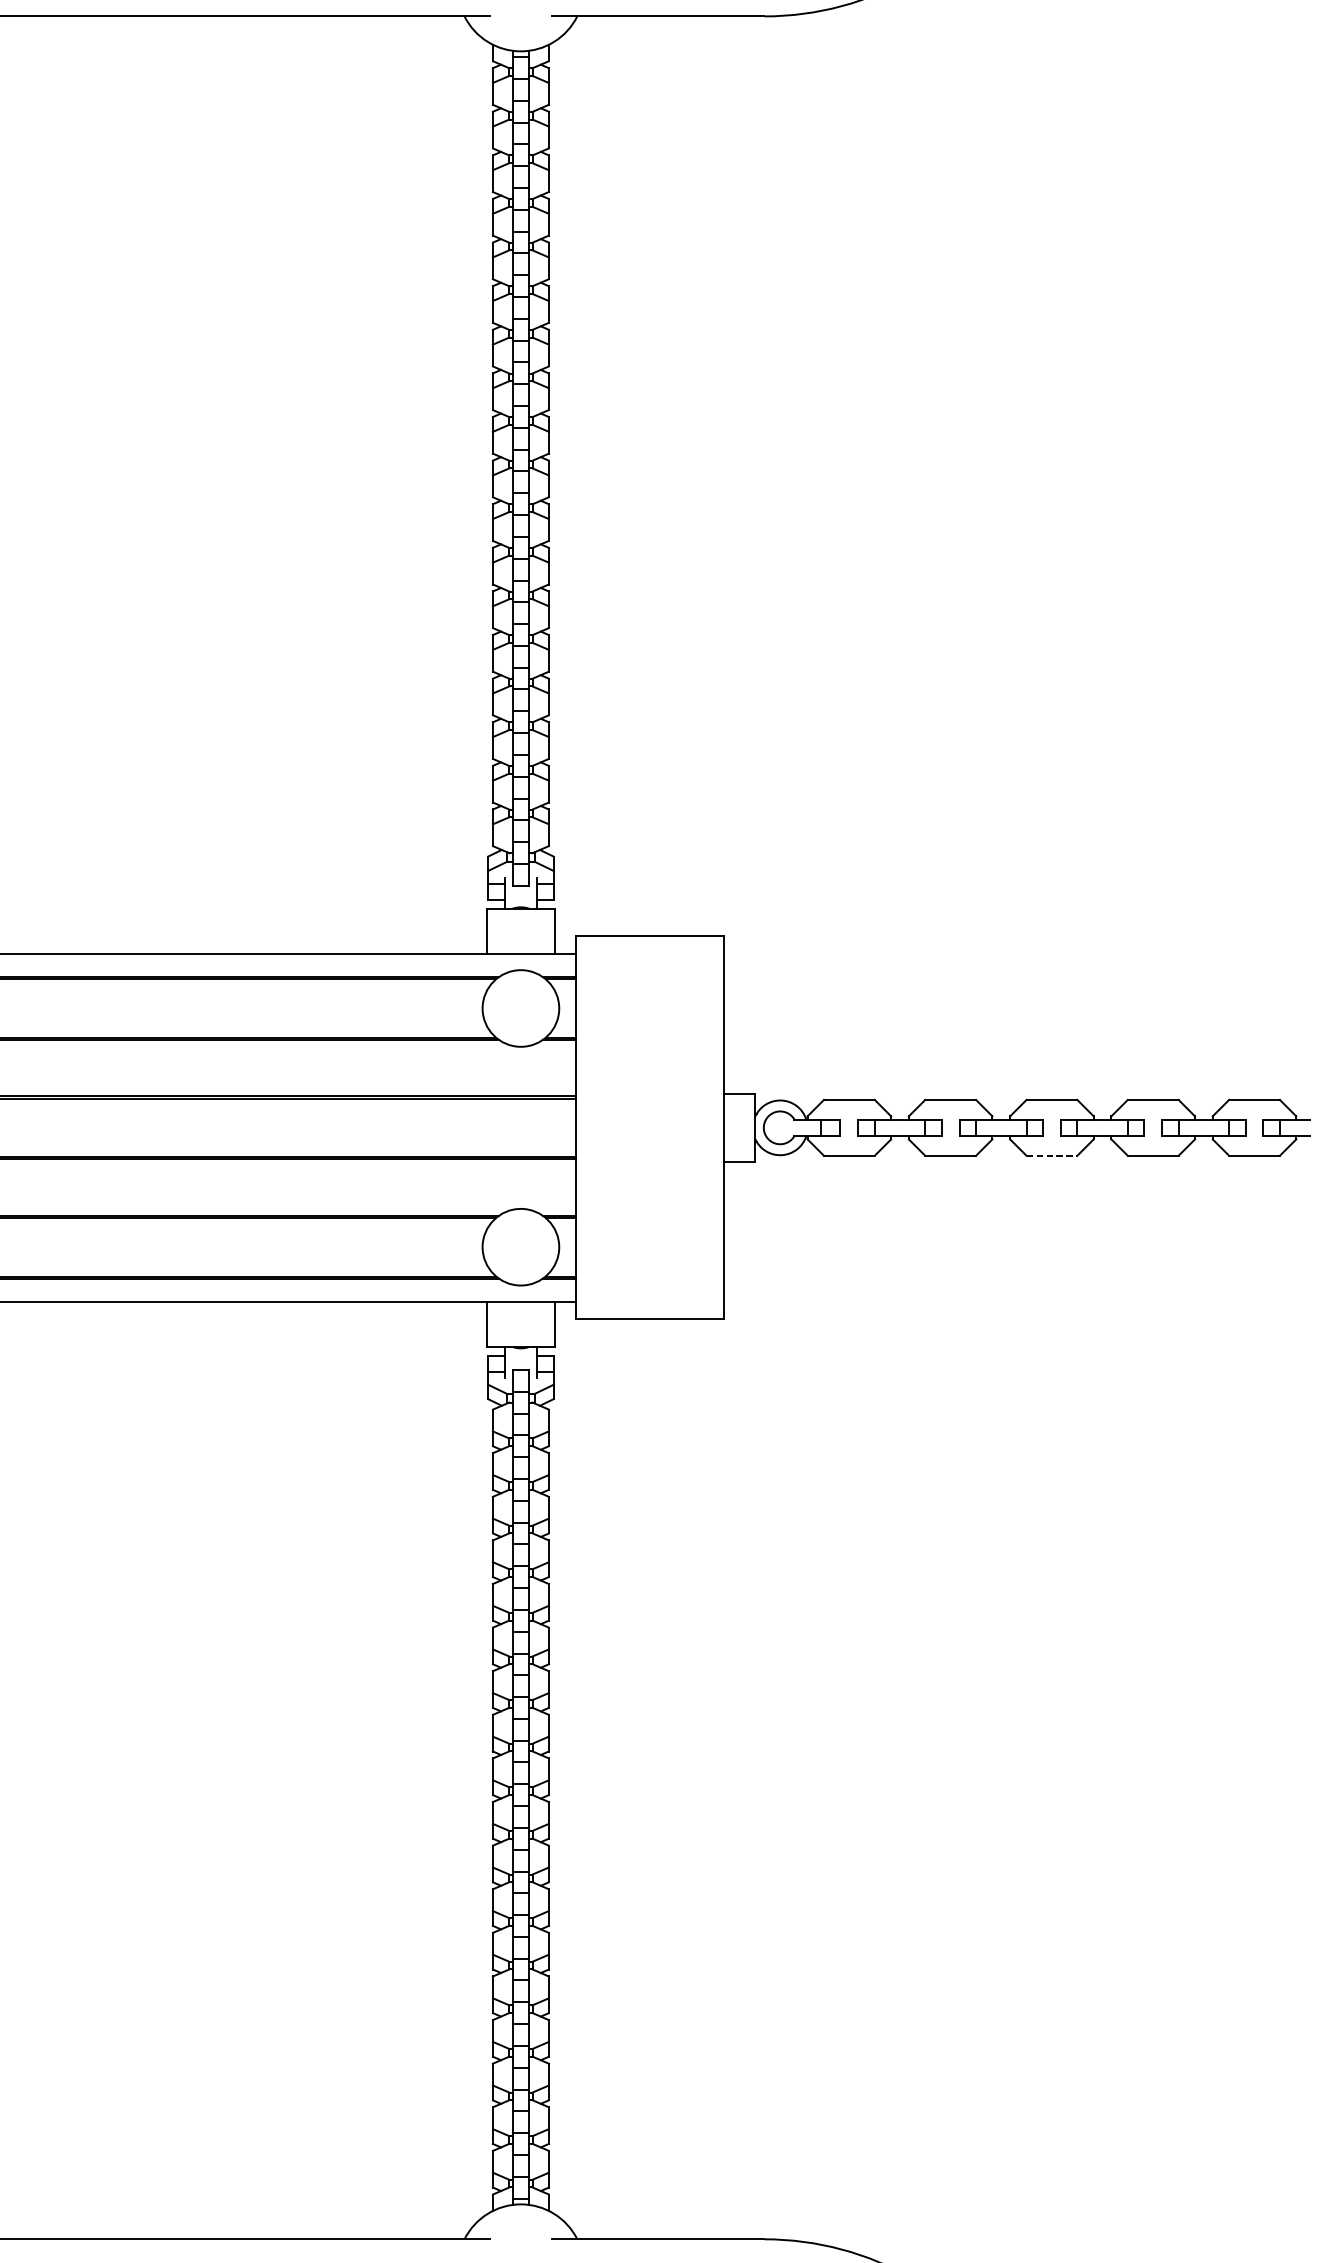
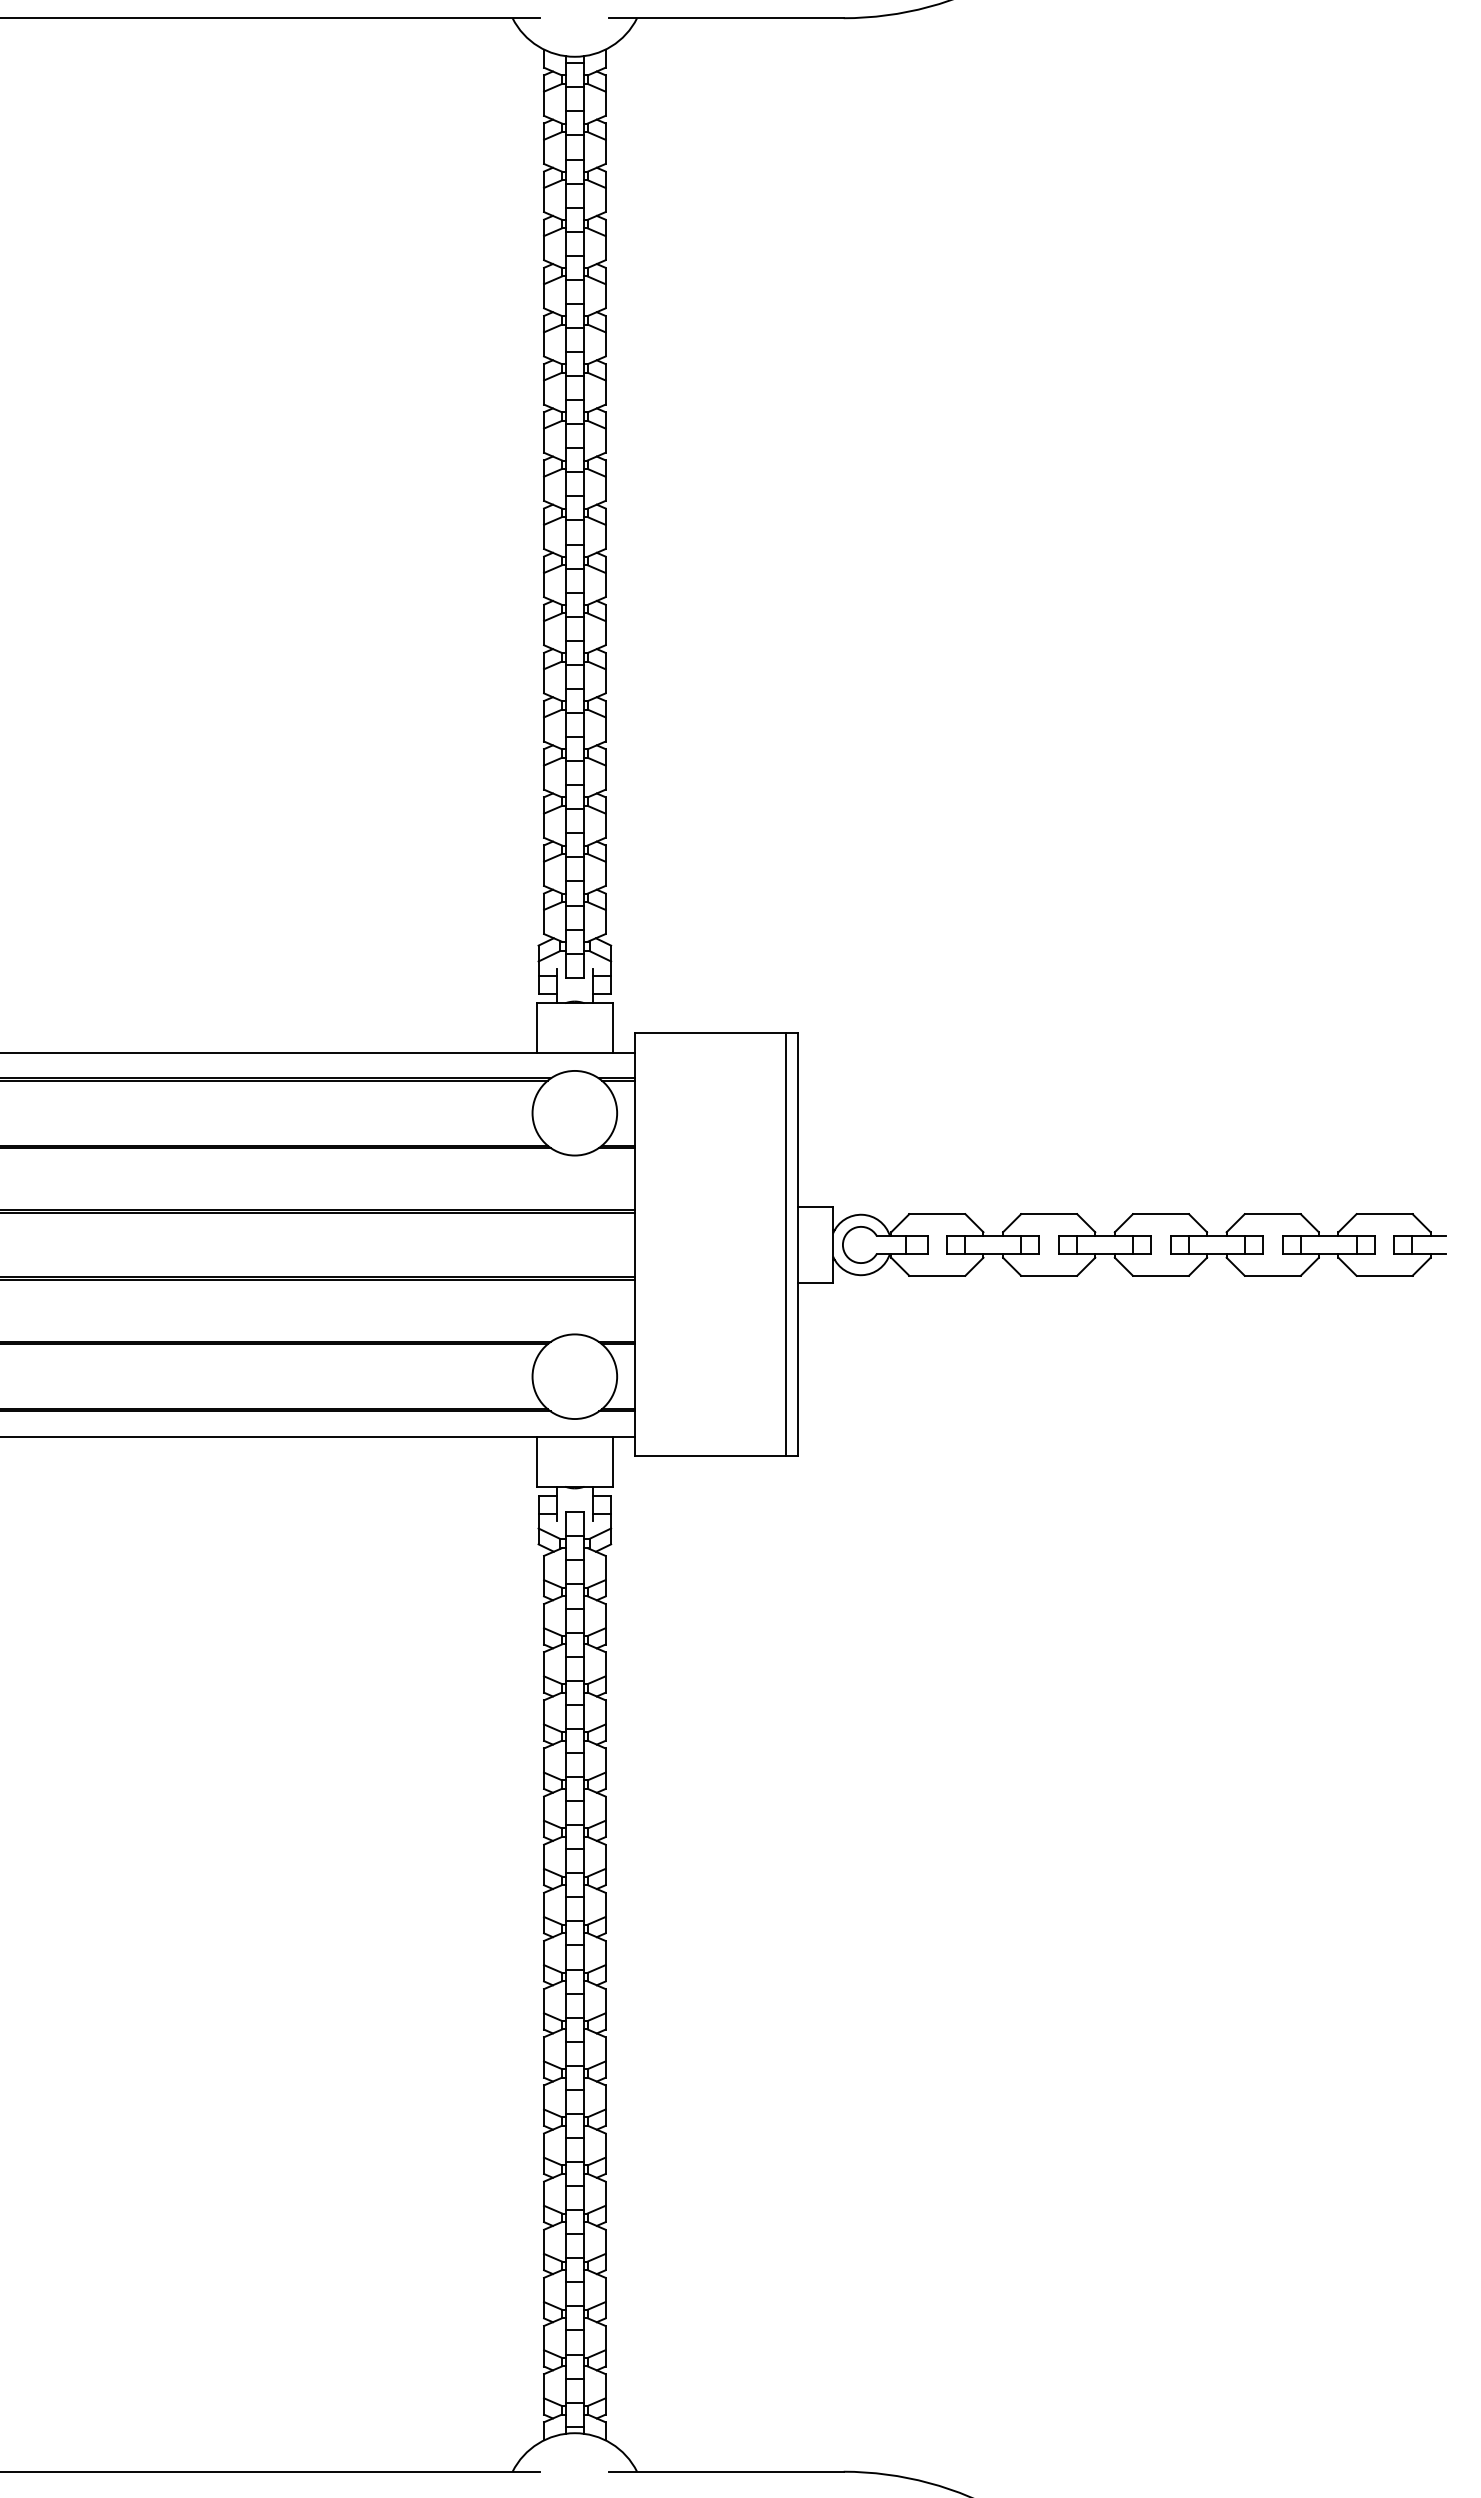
line: (712, 1127) -> (786, 1244), added
line: (1052, 1155) -> (1161, 1275), dashed -> solid

